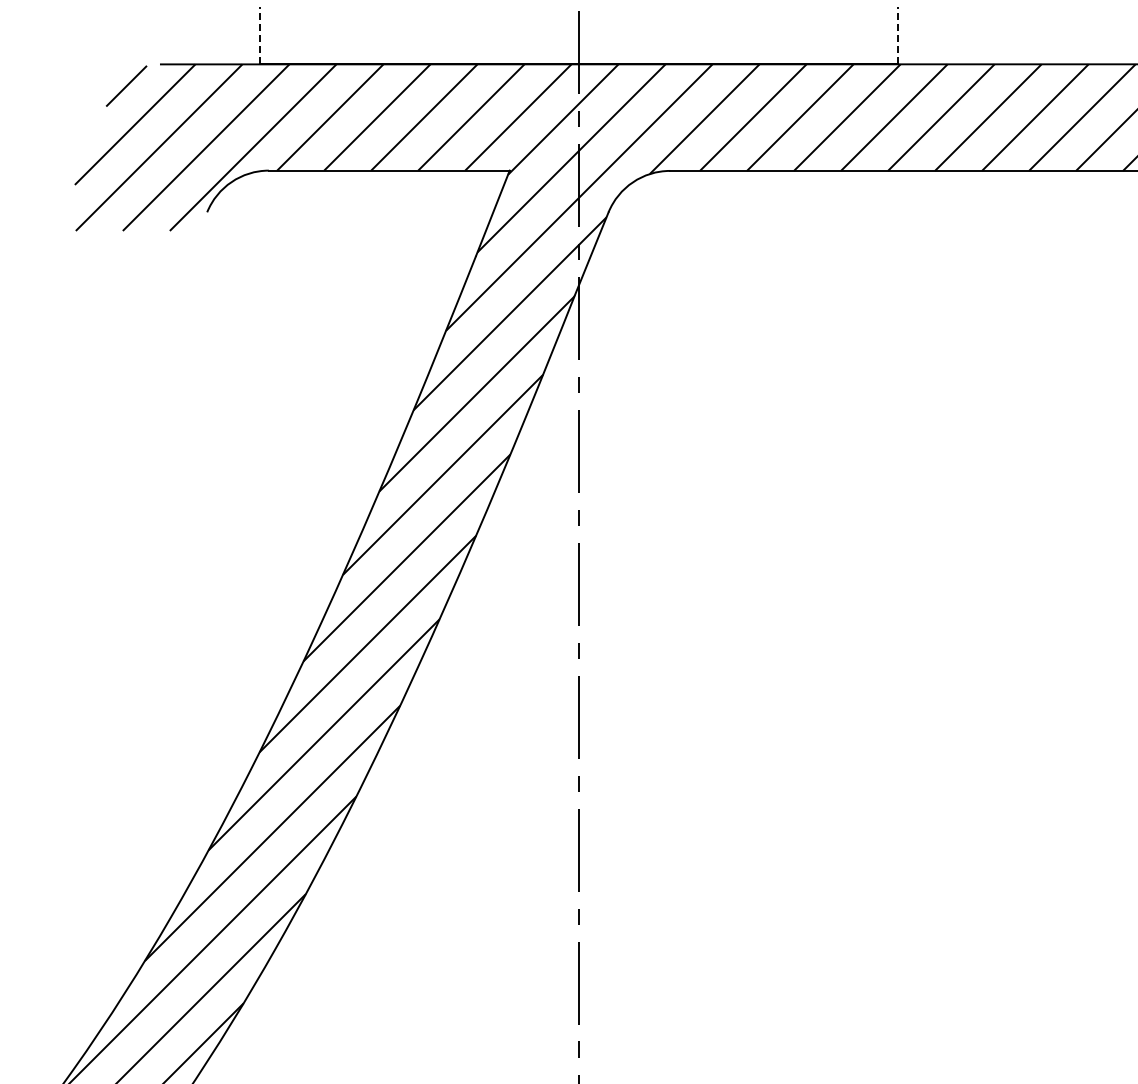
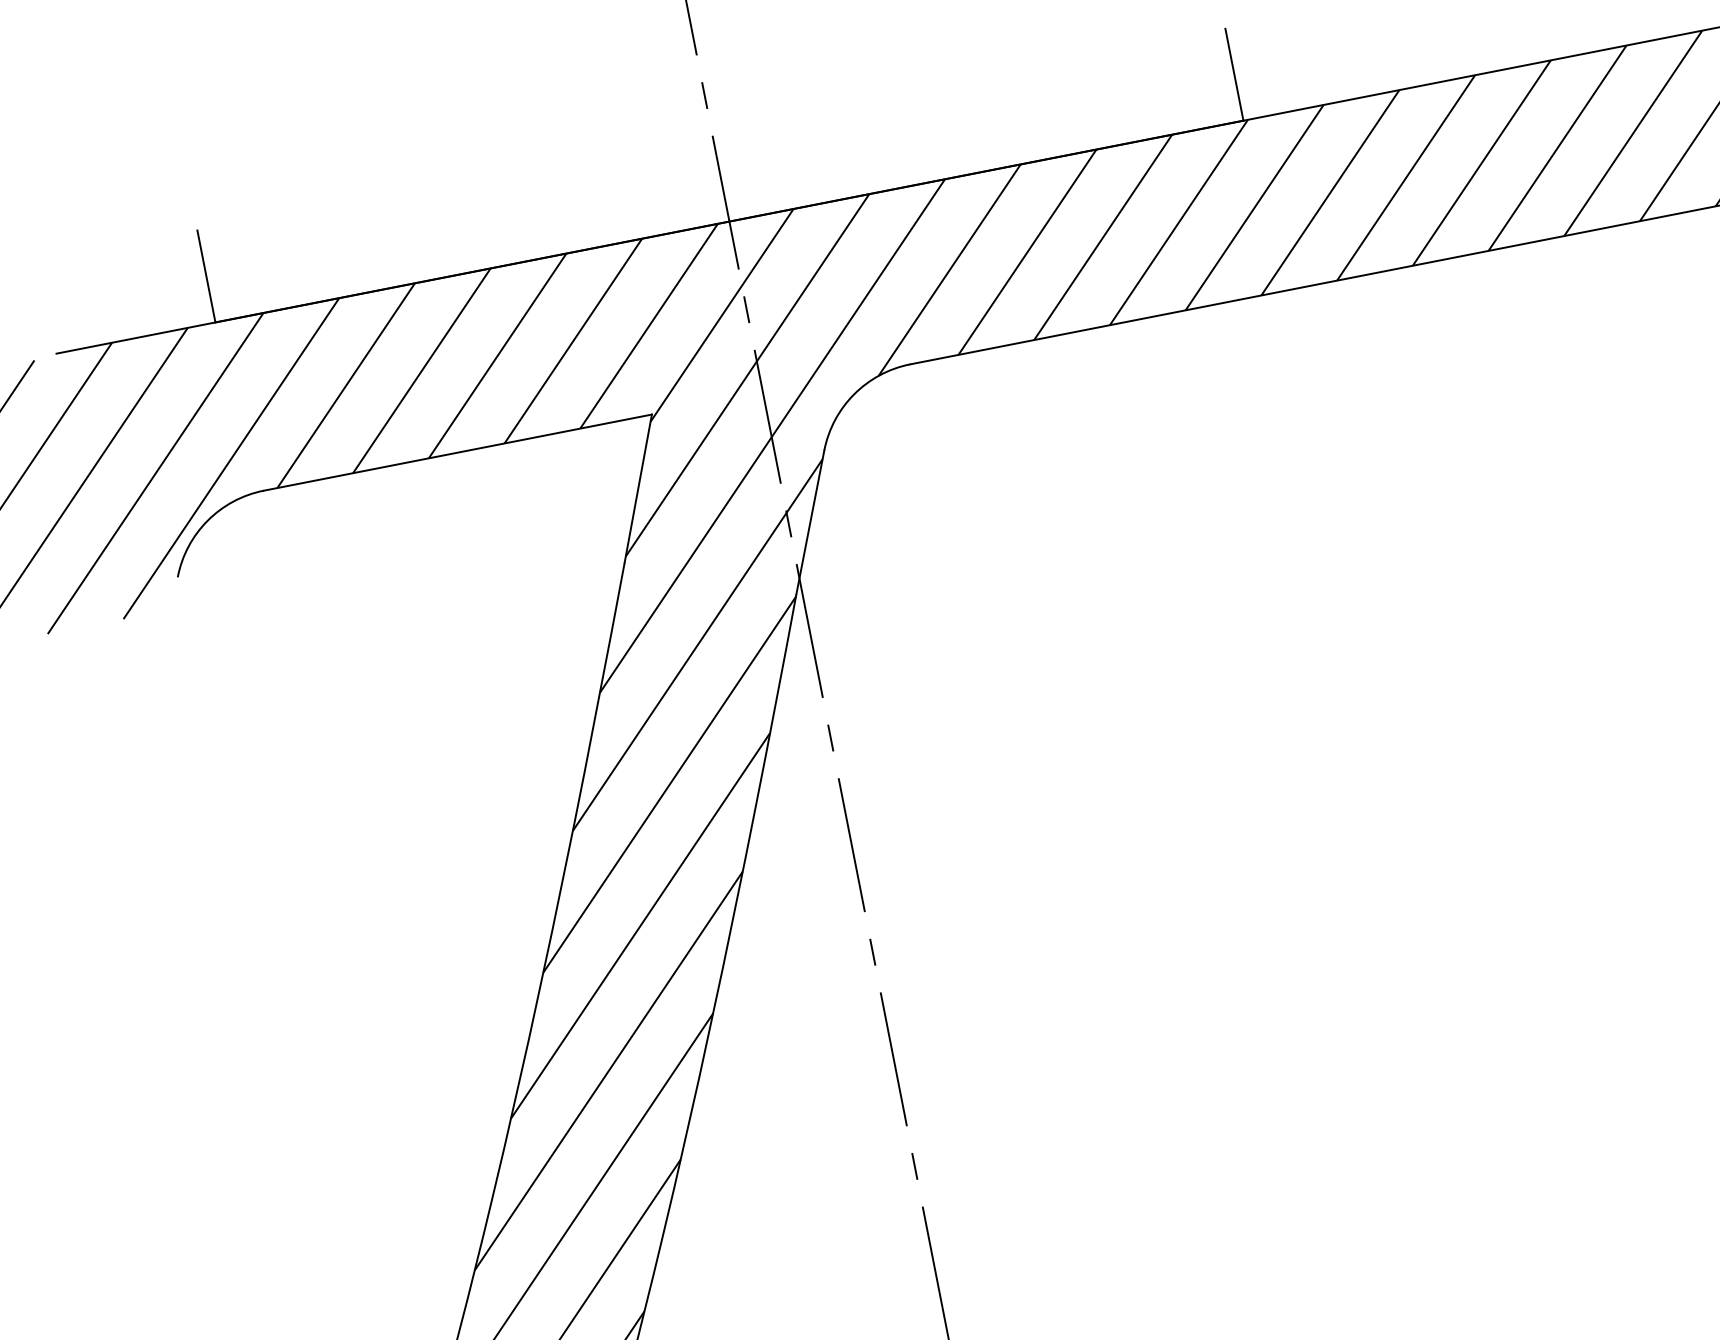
line: (259, 35) -> (206, 275), dashed -> solid
line: (897, 35) -> (1233, 74), dashed -> solid

